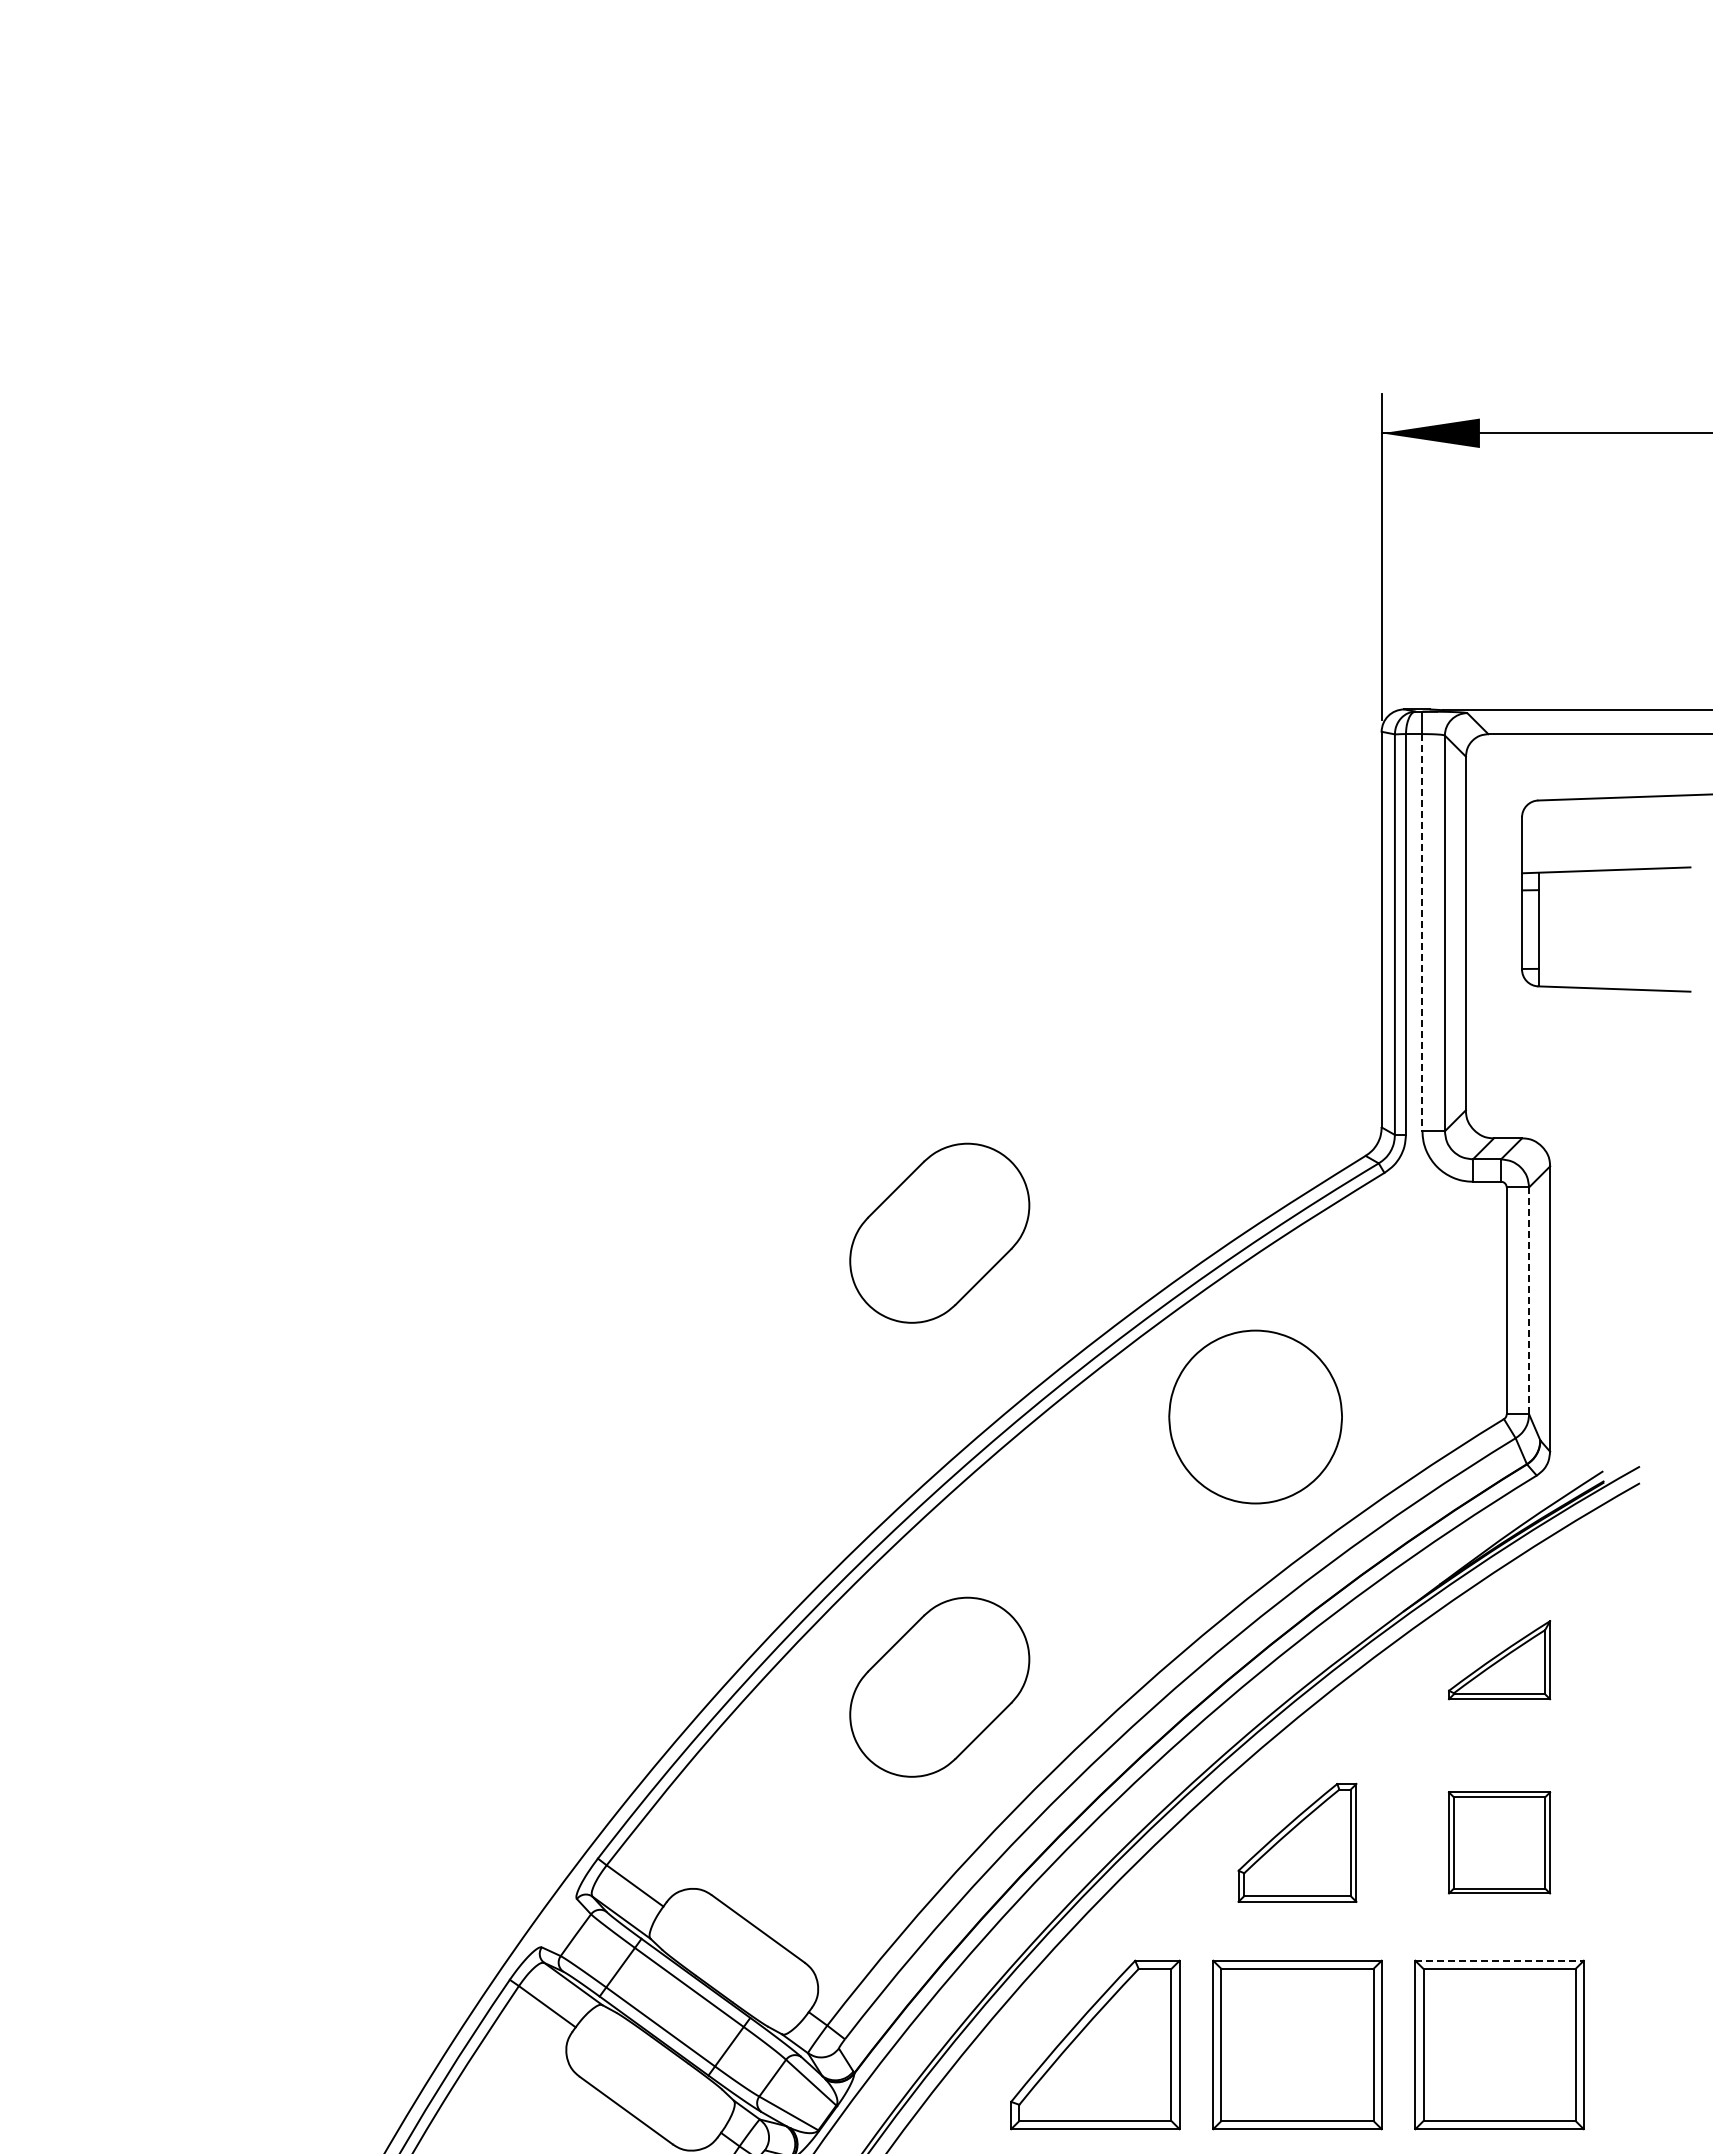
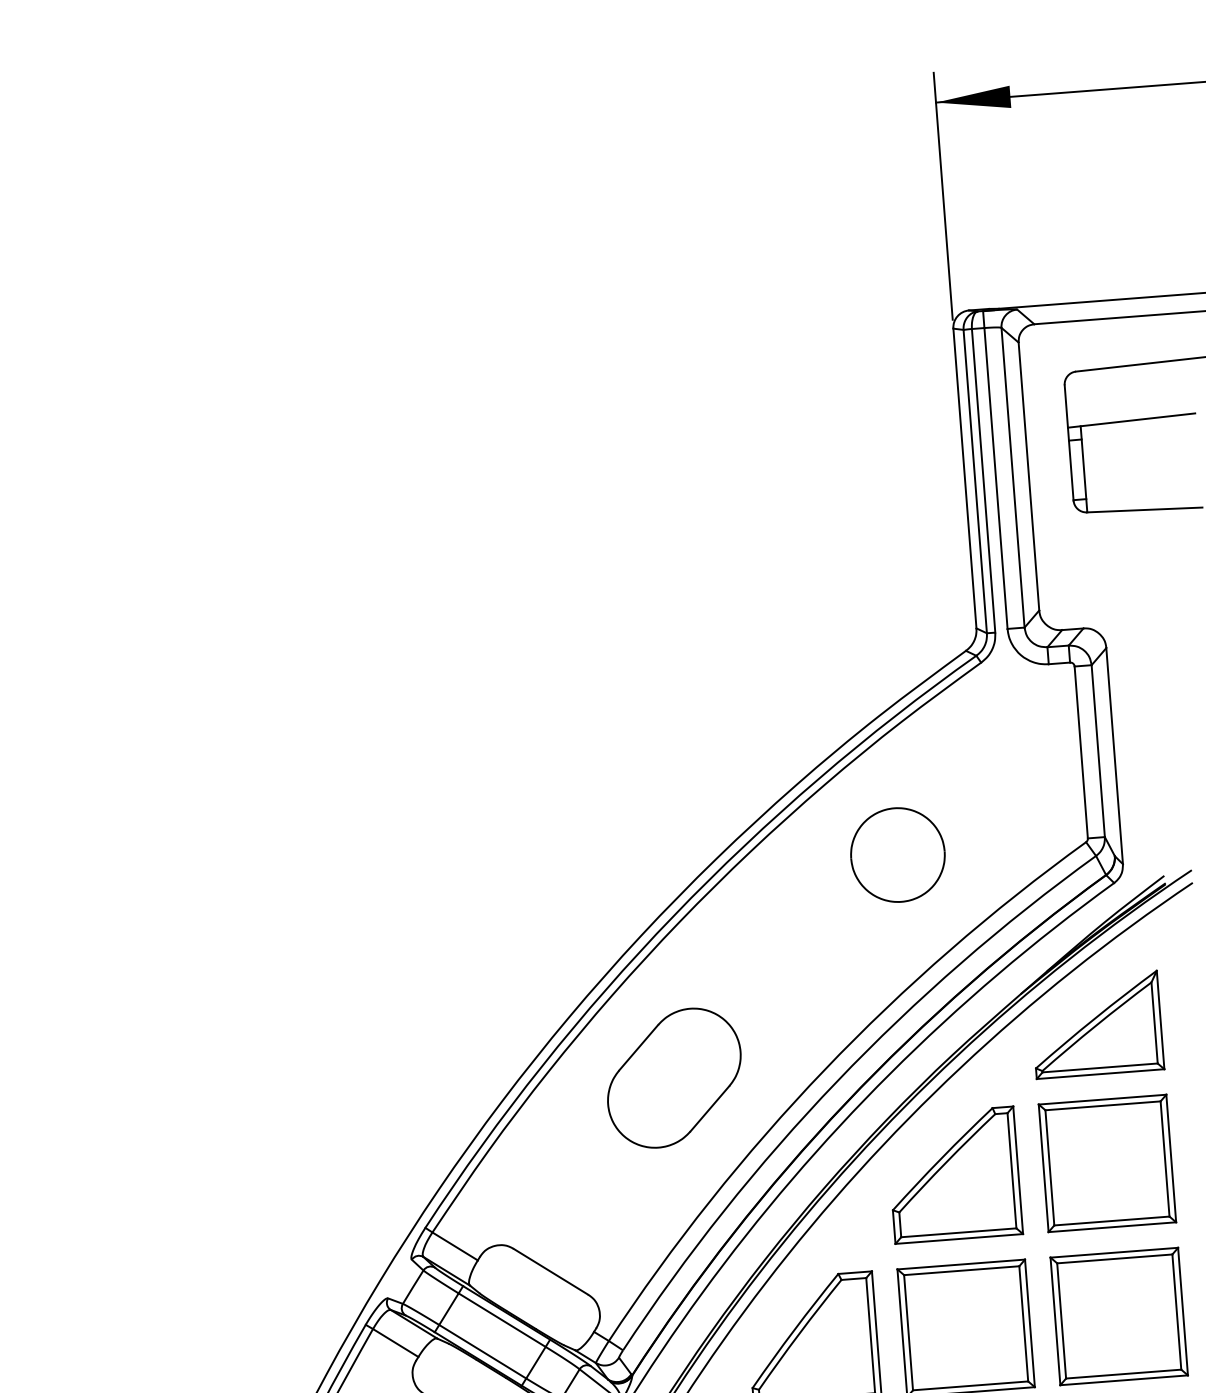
line: (1422, 932) -> (996, 478), dashed -> solid
part: (939, 1232) -> (647, 733), removed
line: (1529, 1301) -> (1098, 751), dashed -> solid
part: (1255, 1416) -> (897, 854), size x0.71
part: (1499, 1660) -> (1096, 1025), size x1.67
part: (1297, 1842) -> (954, 1174), size x1.43
part: (1499, 1842) -> (1107, 1163), size x1.67
line: (1500, 1960) -> (1115, 1252), dashed -> solid

